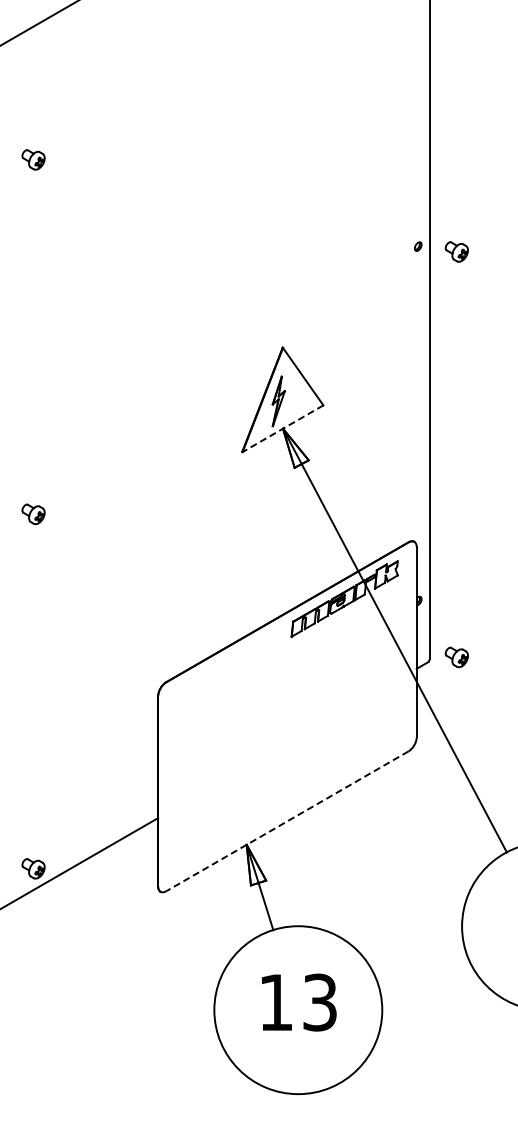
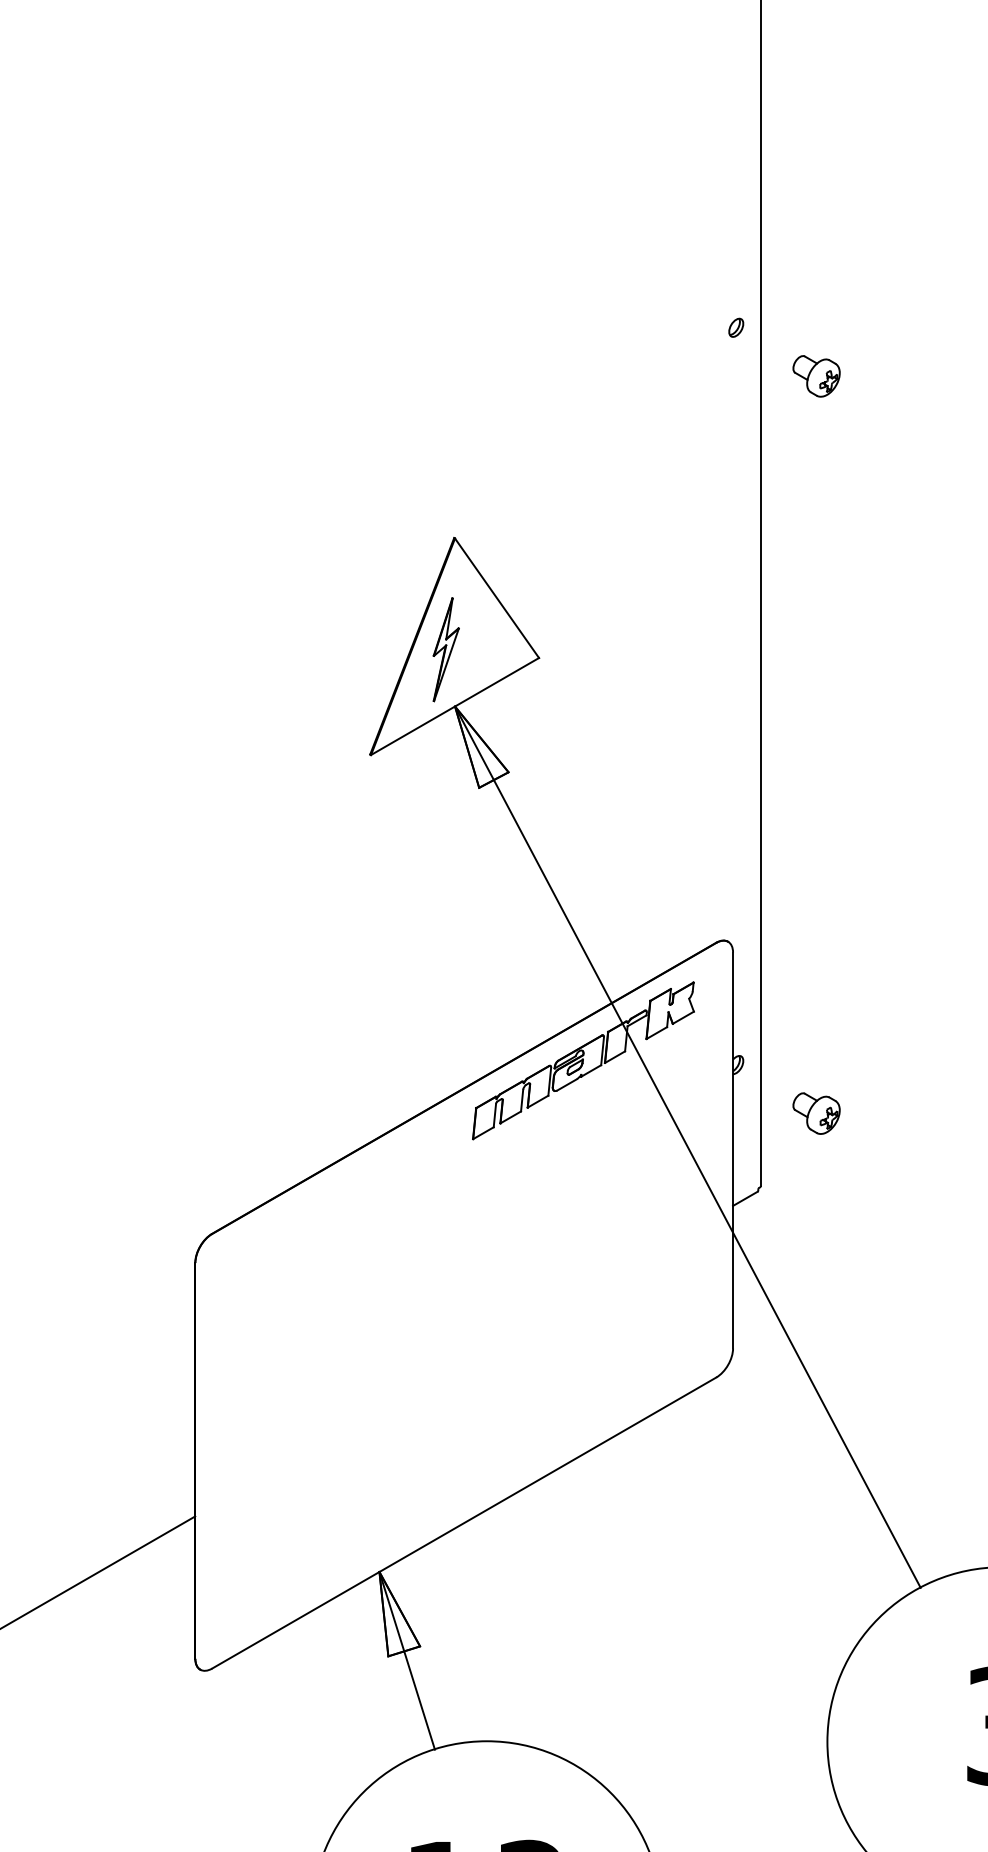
part: (456, 251) -> (815, 375), moved
line: (283, 428) -> (456, 706), dashed -> solid
part: (456, 657) -> (815, 1113), moved
line: (287, 821) -> (464, 1523), dashed -> solid

